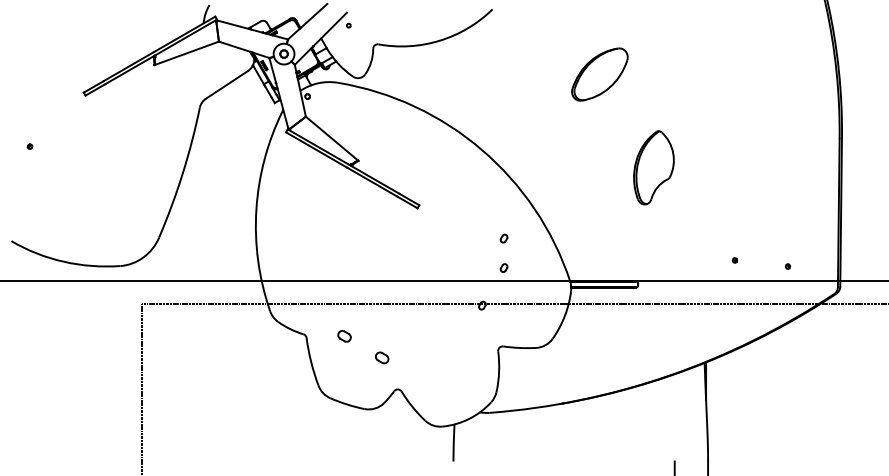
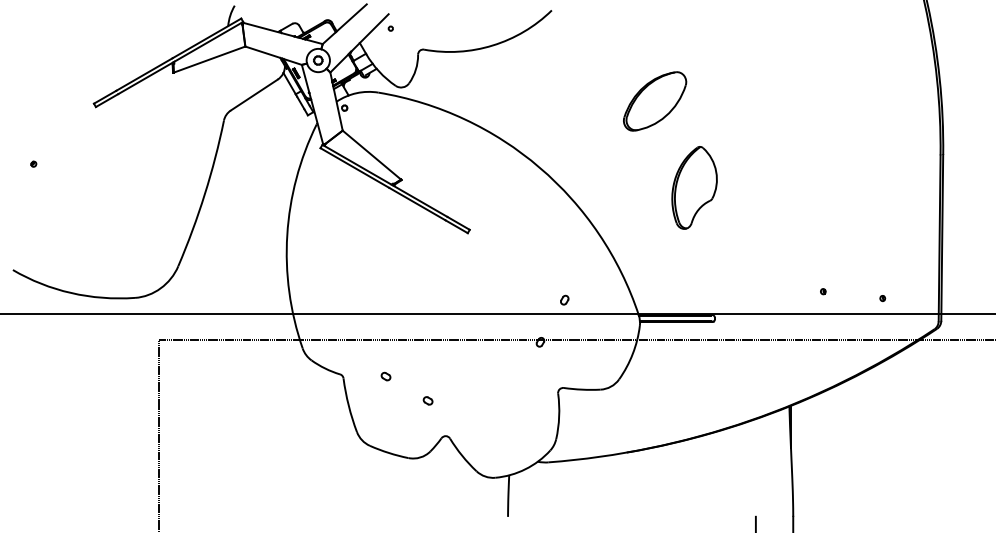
part: (600, 74) -> (655, 101), moved
part: (653, 167) -> (694, 187), moved
part: (503, 238) -> (564, 266), removed
part: (344, 336) -> (385, 376), size x0.62
part: (381, 357) -> (427, 400), size x0.62

